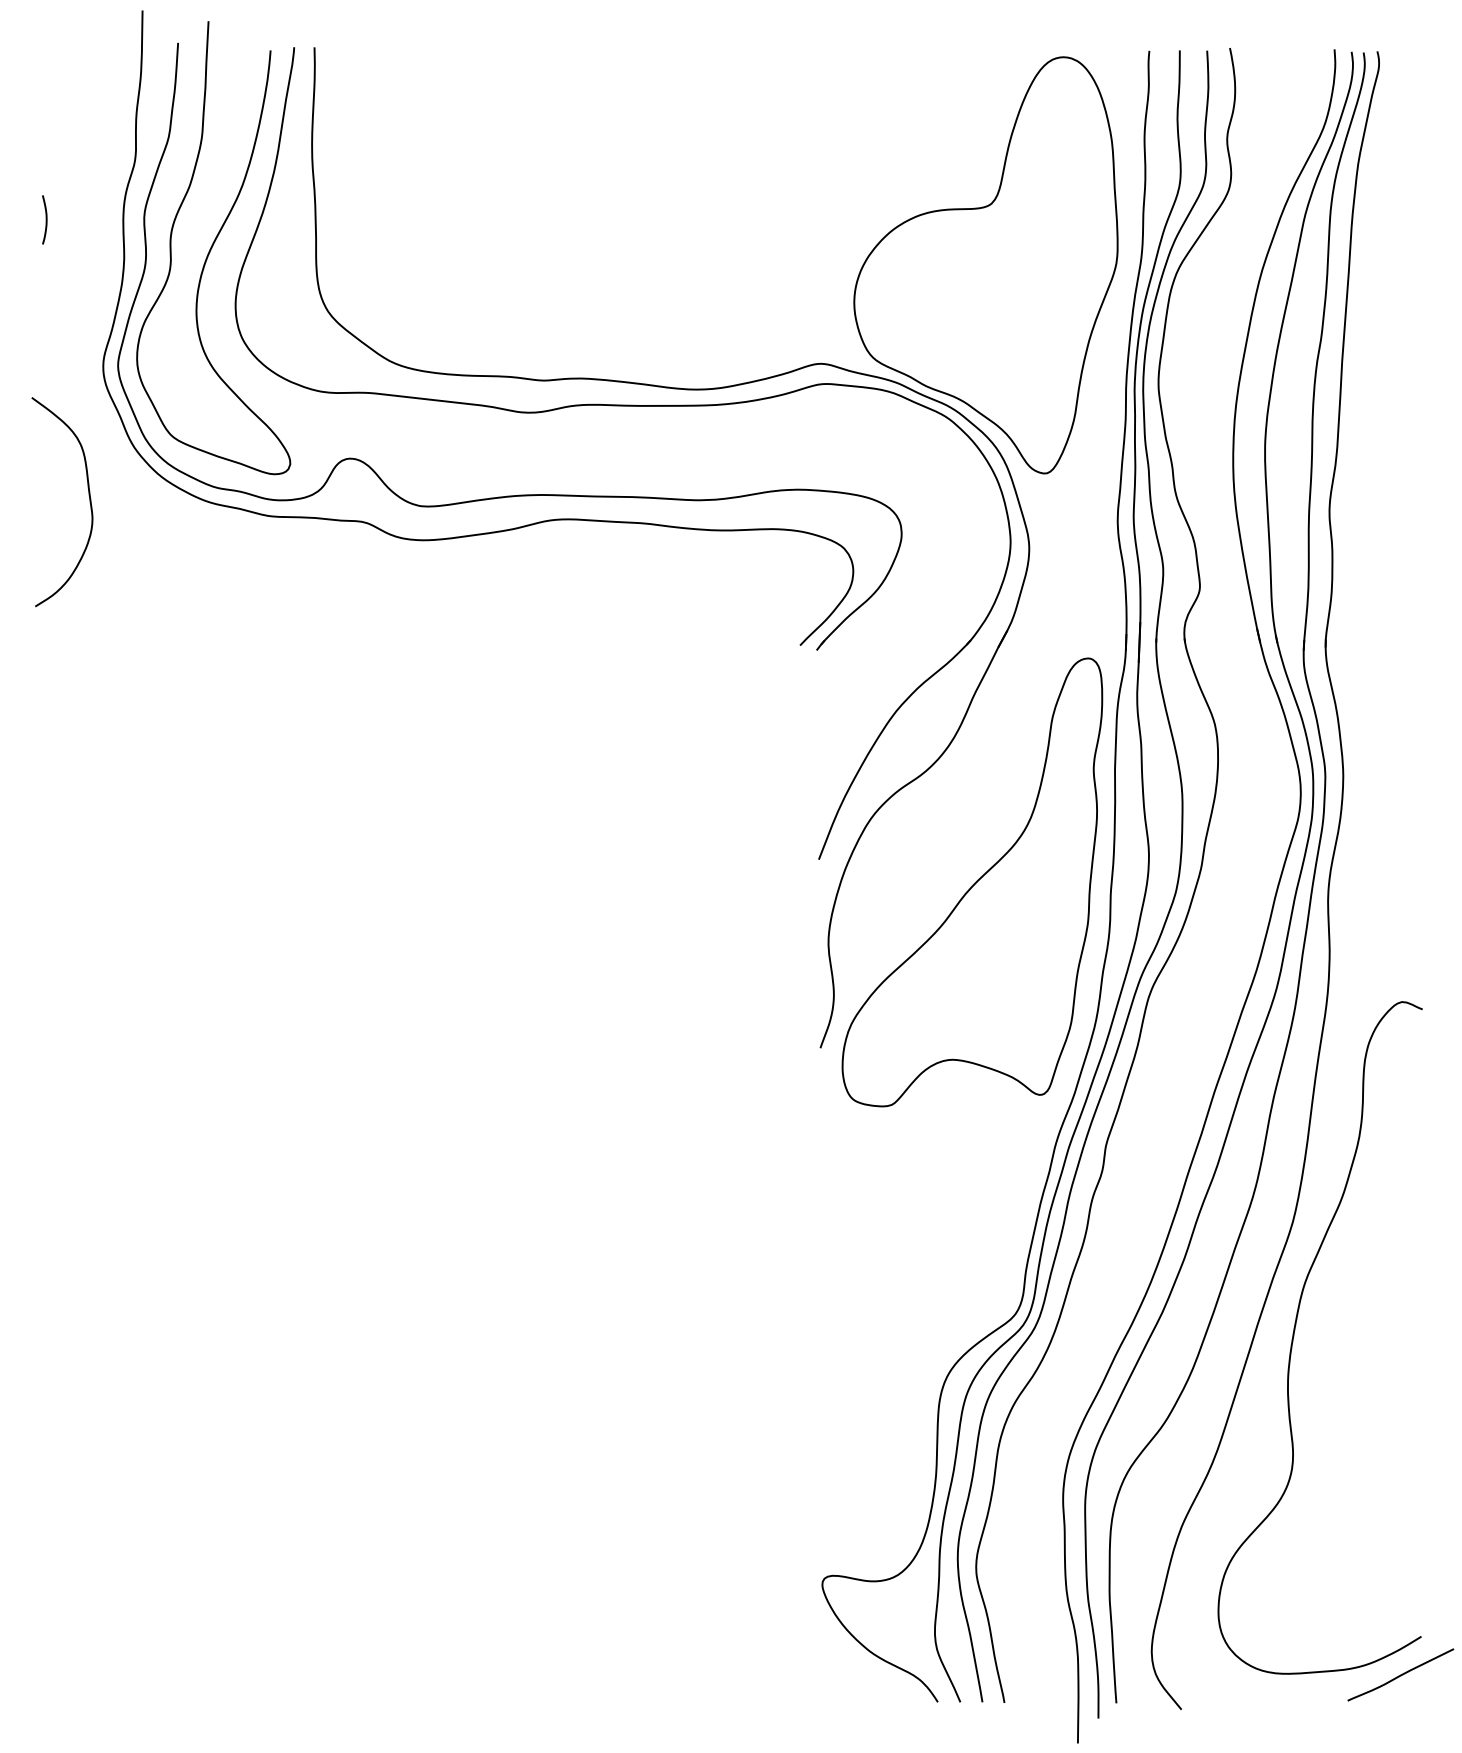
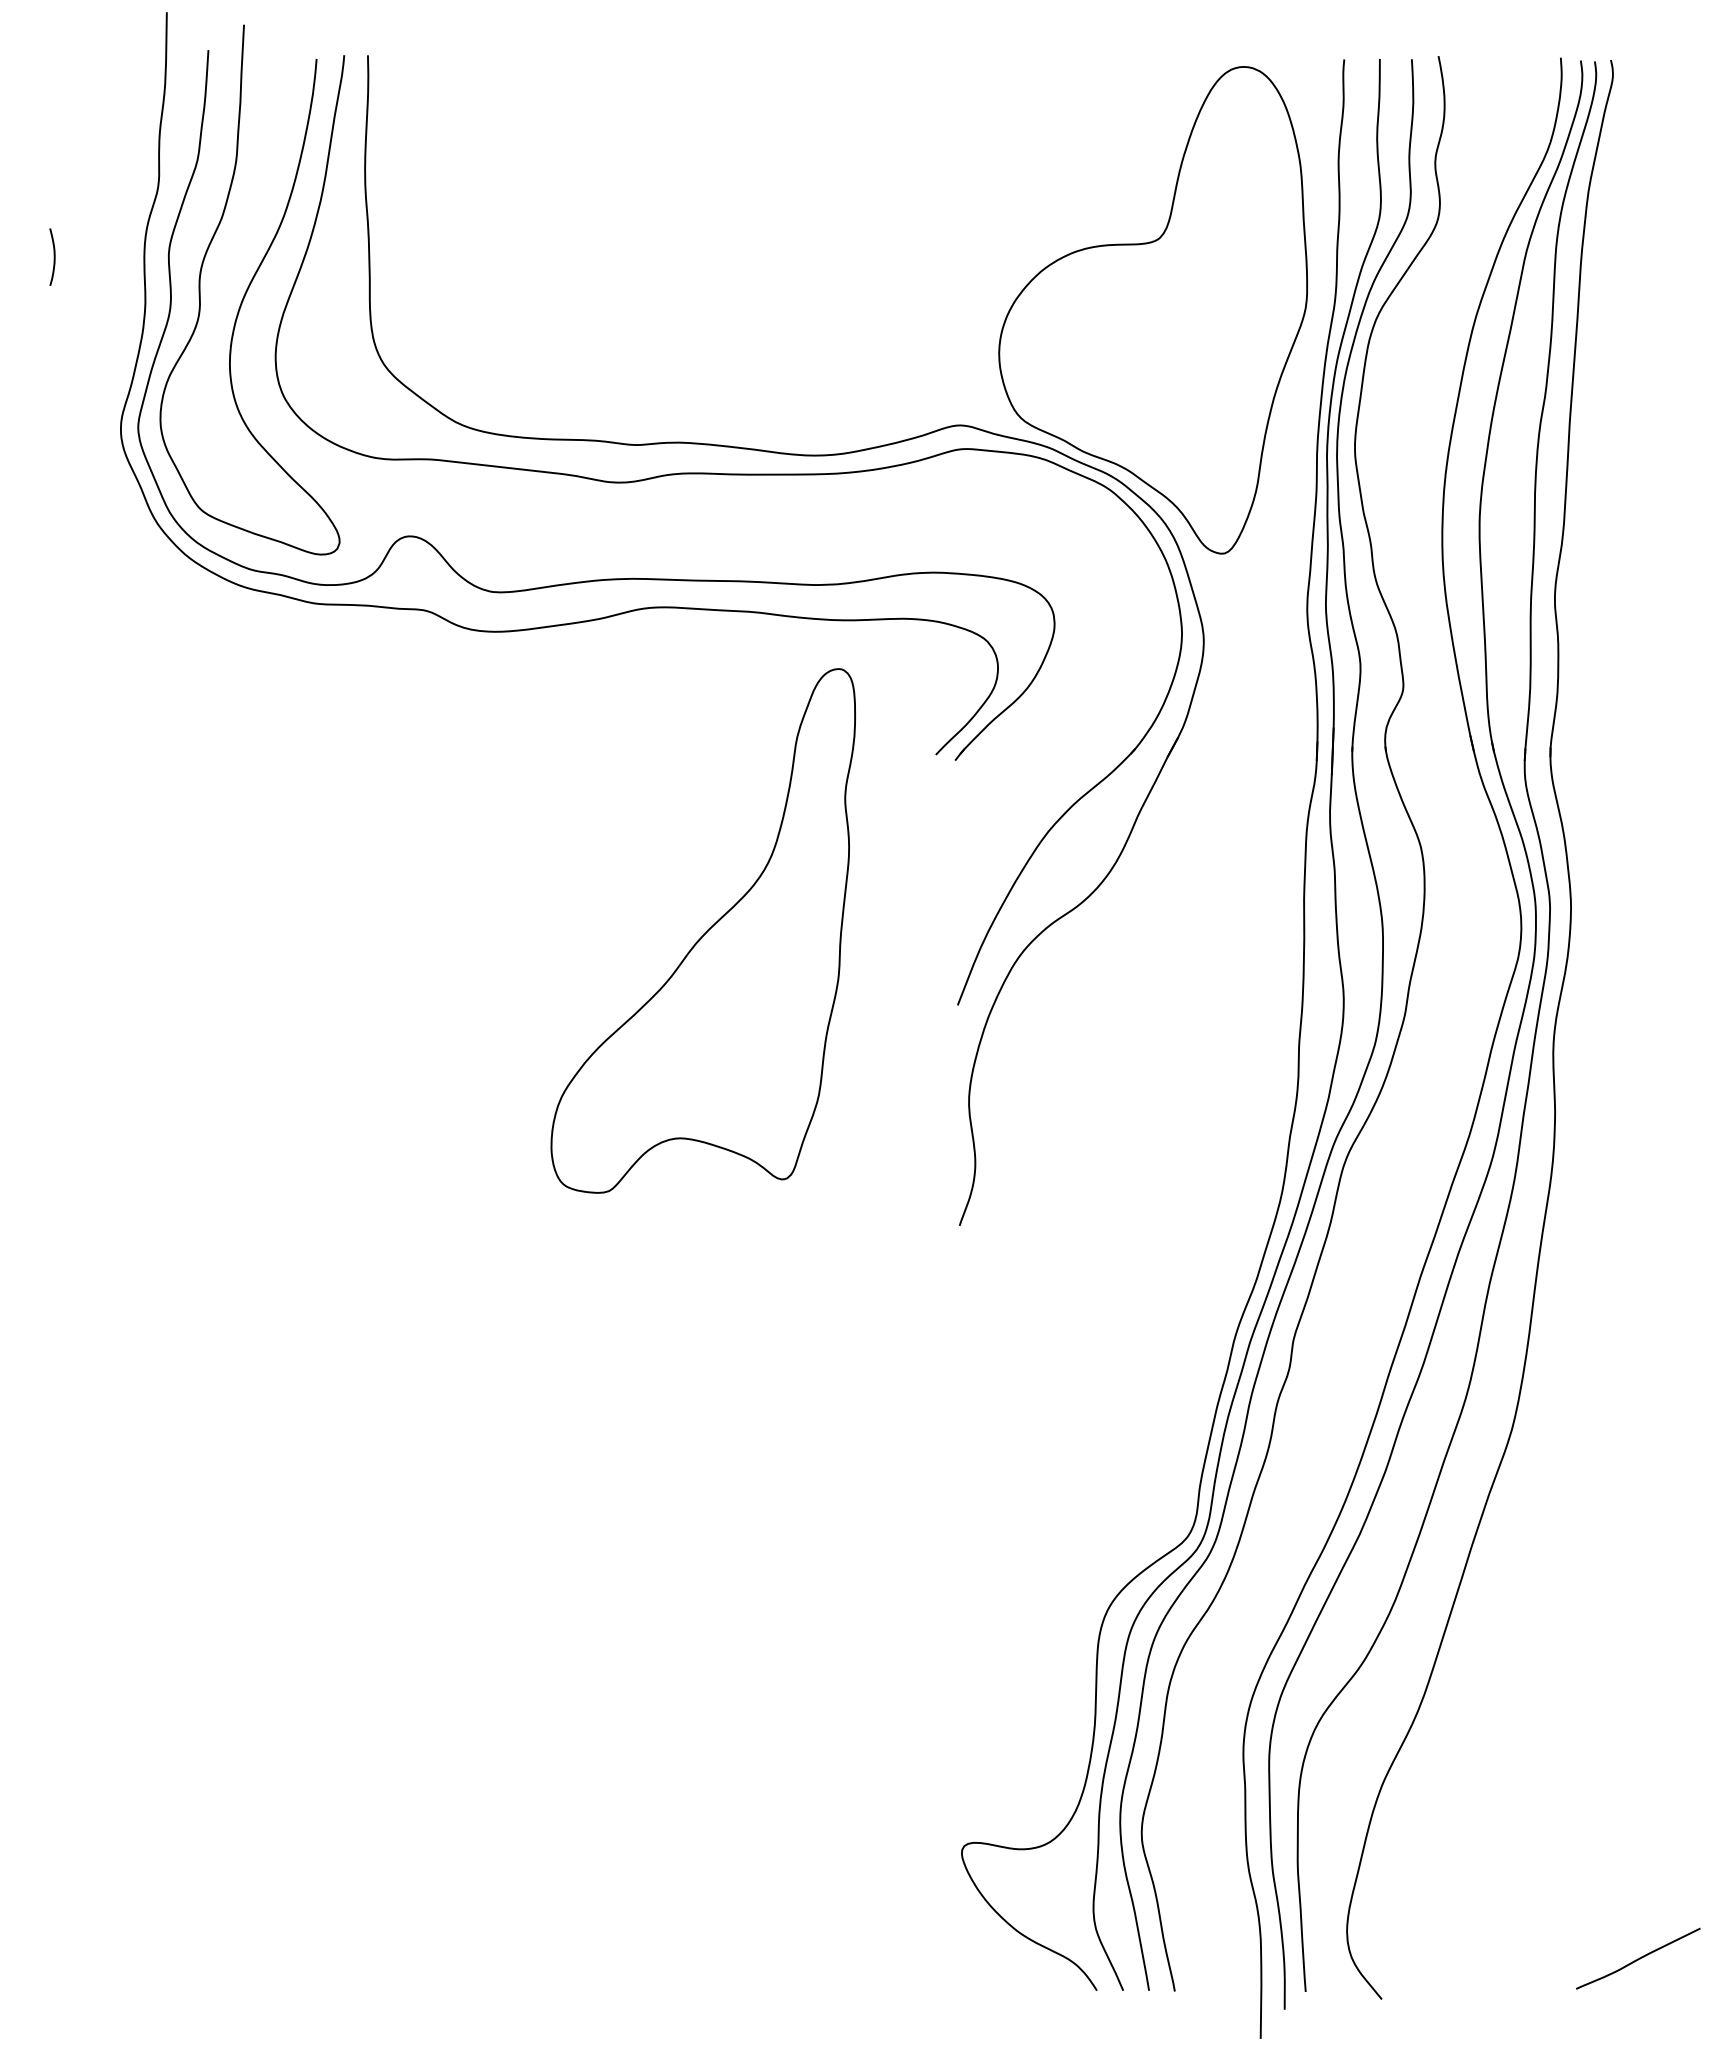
curve: (89, 499) -> (104, 584), removed
part: (971, 882) -> (702, 930), moved
curve: (1294, 1332) -> (1514, 1558), removed

